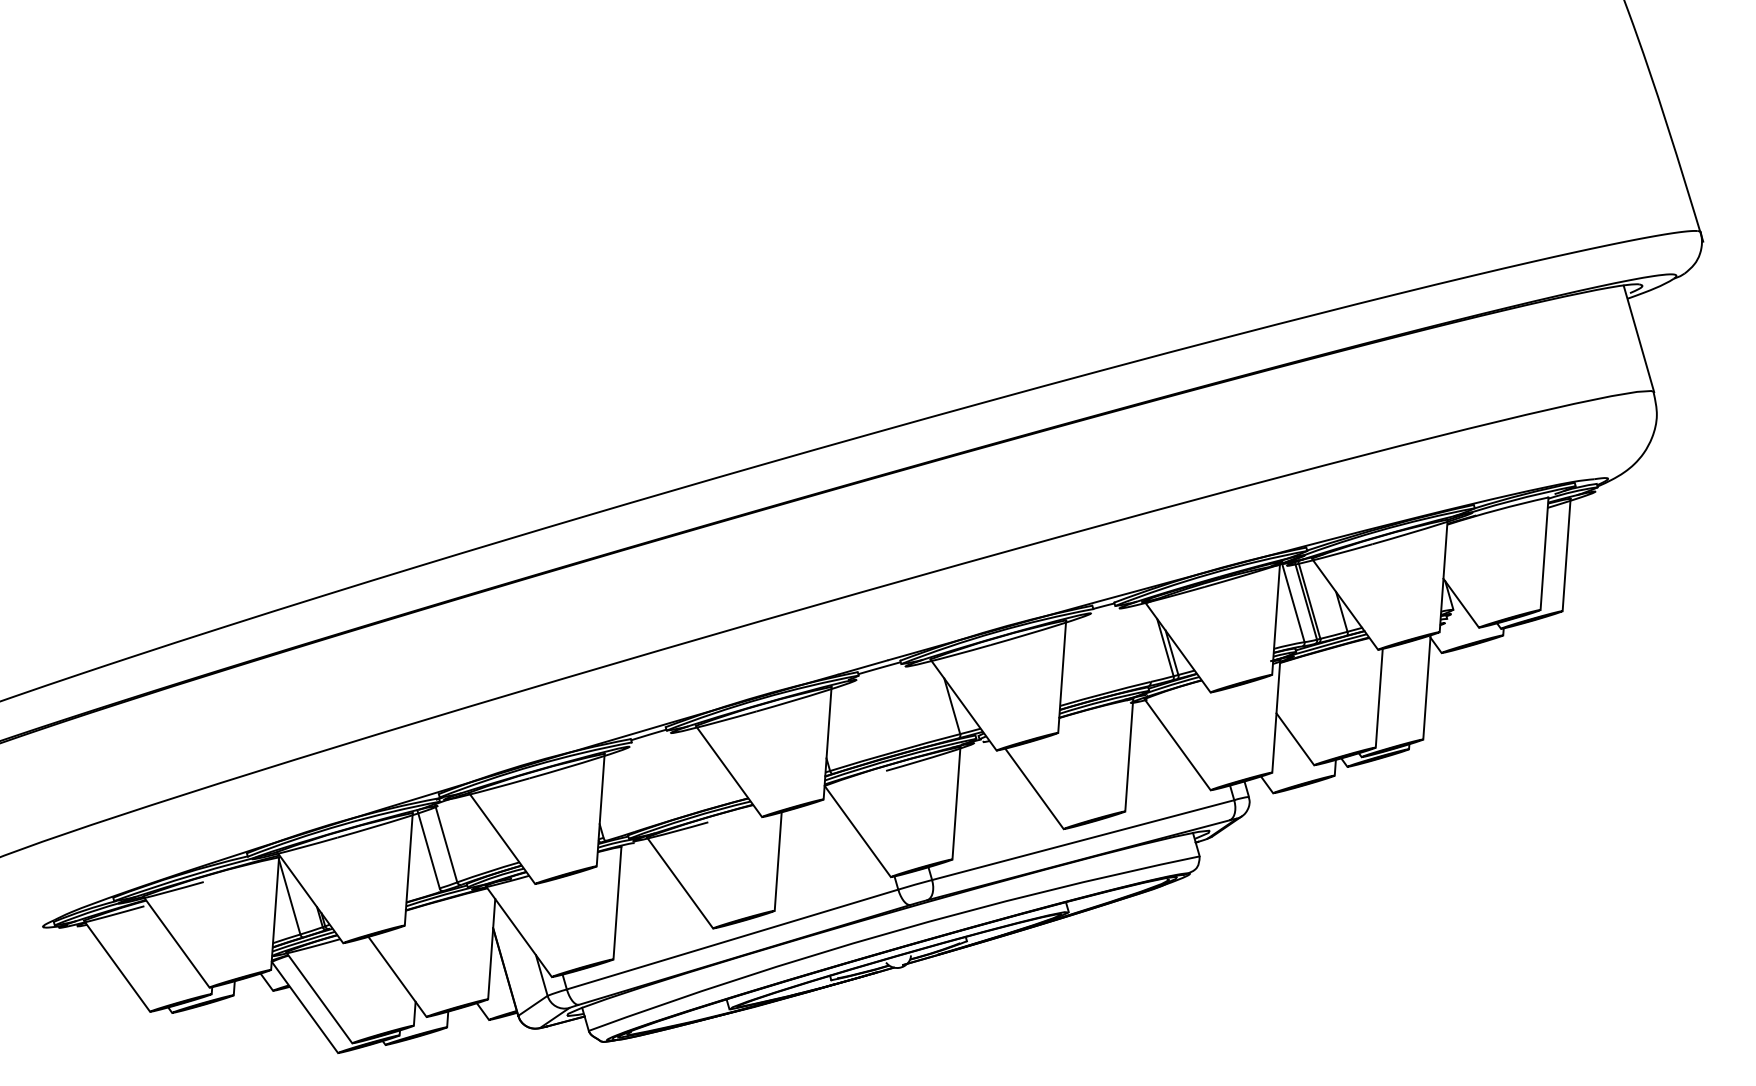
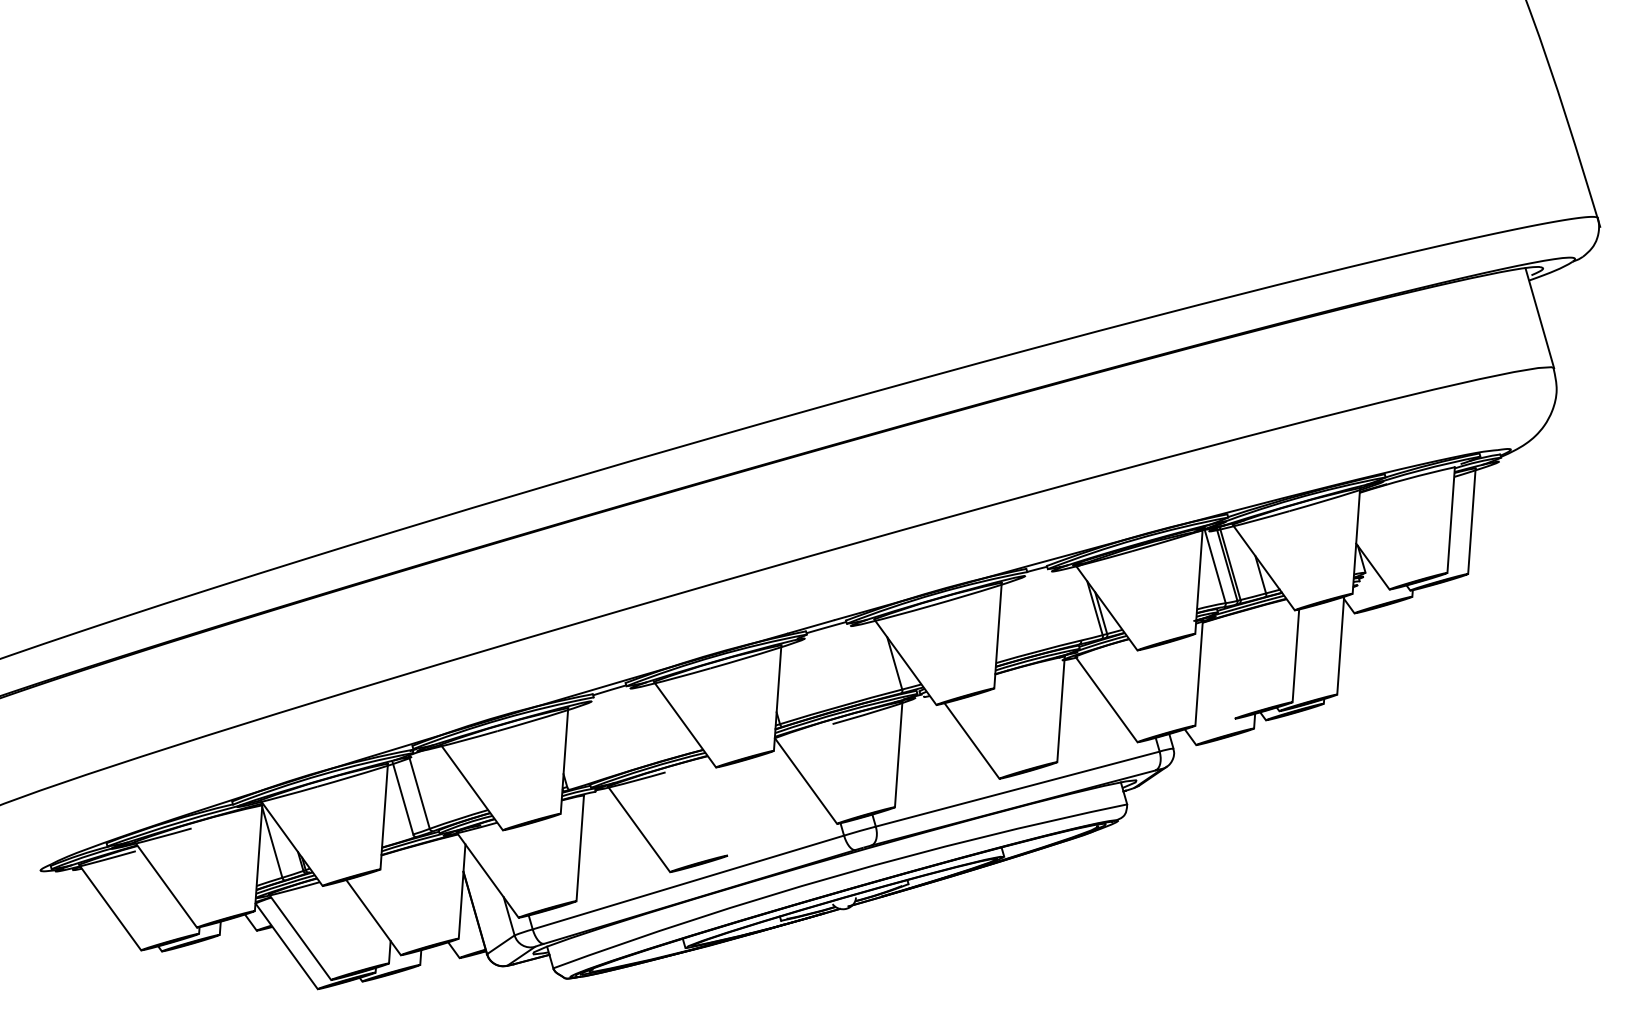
line: (1294, 739) -> (1216, 694), removed
line: (778, 861) -> (731, 809), removed

